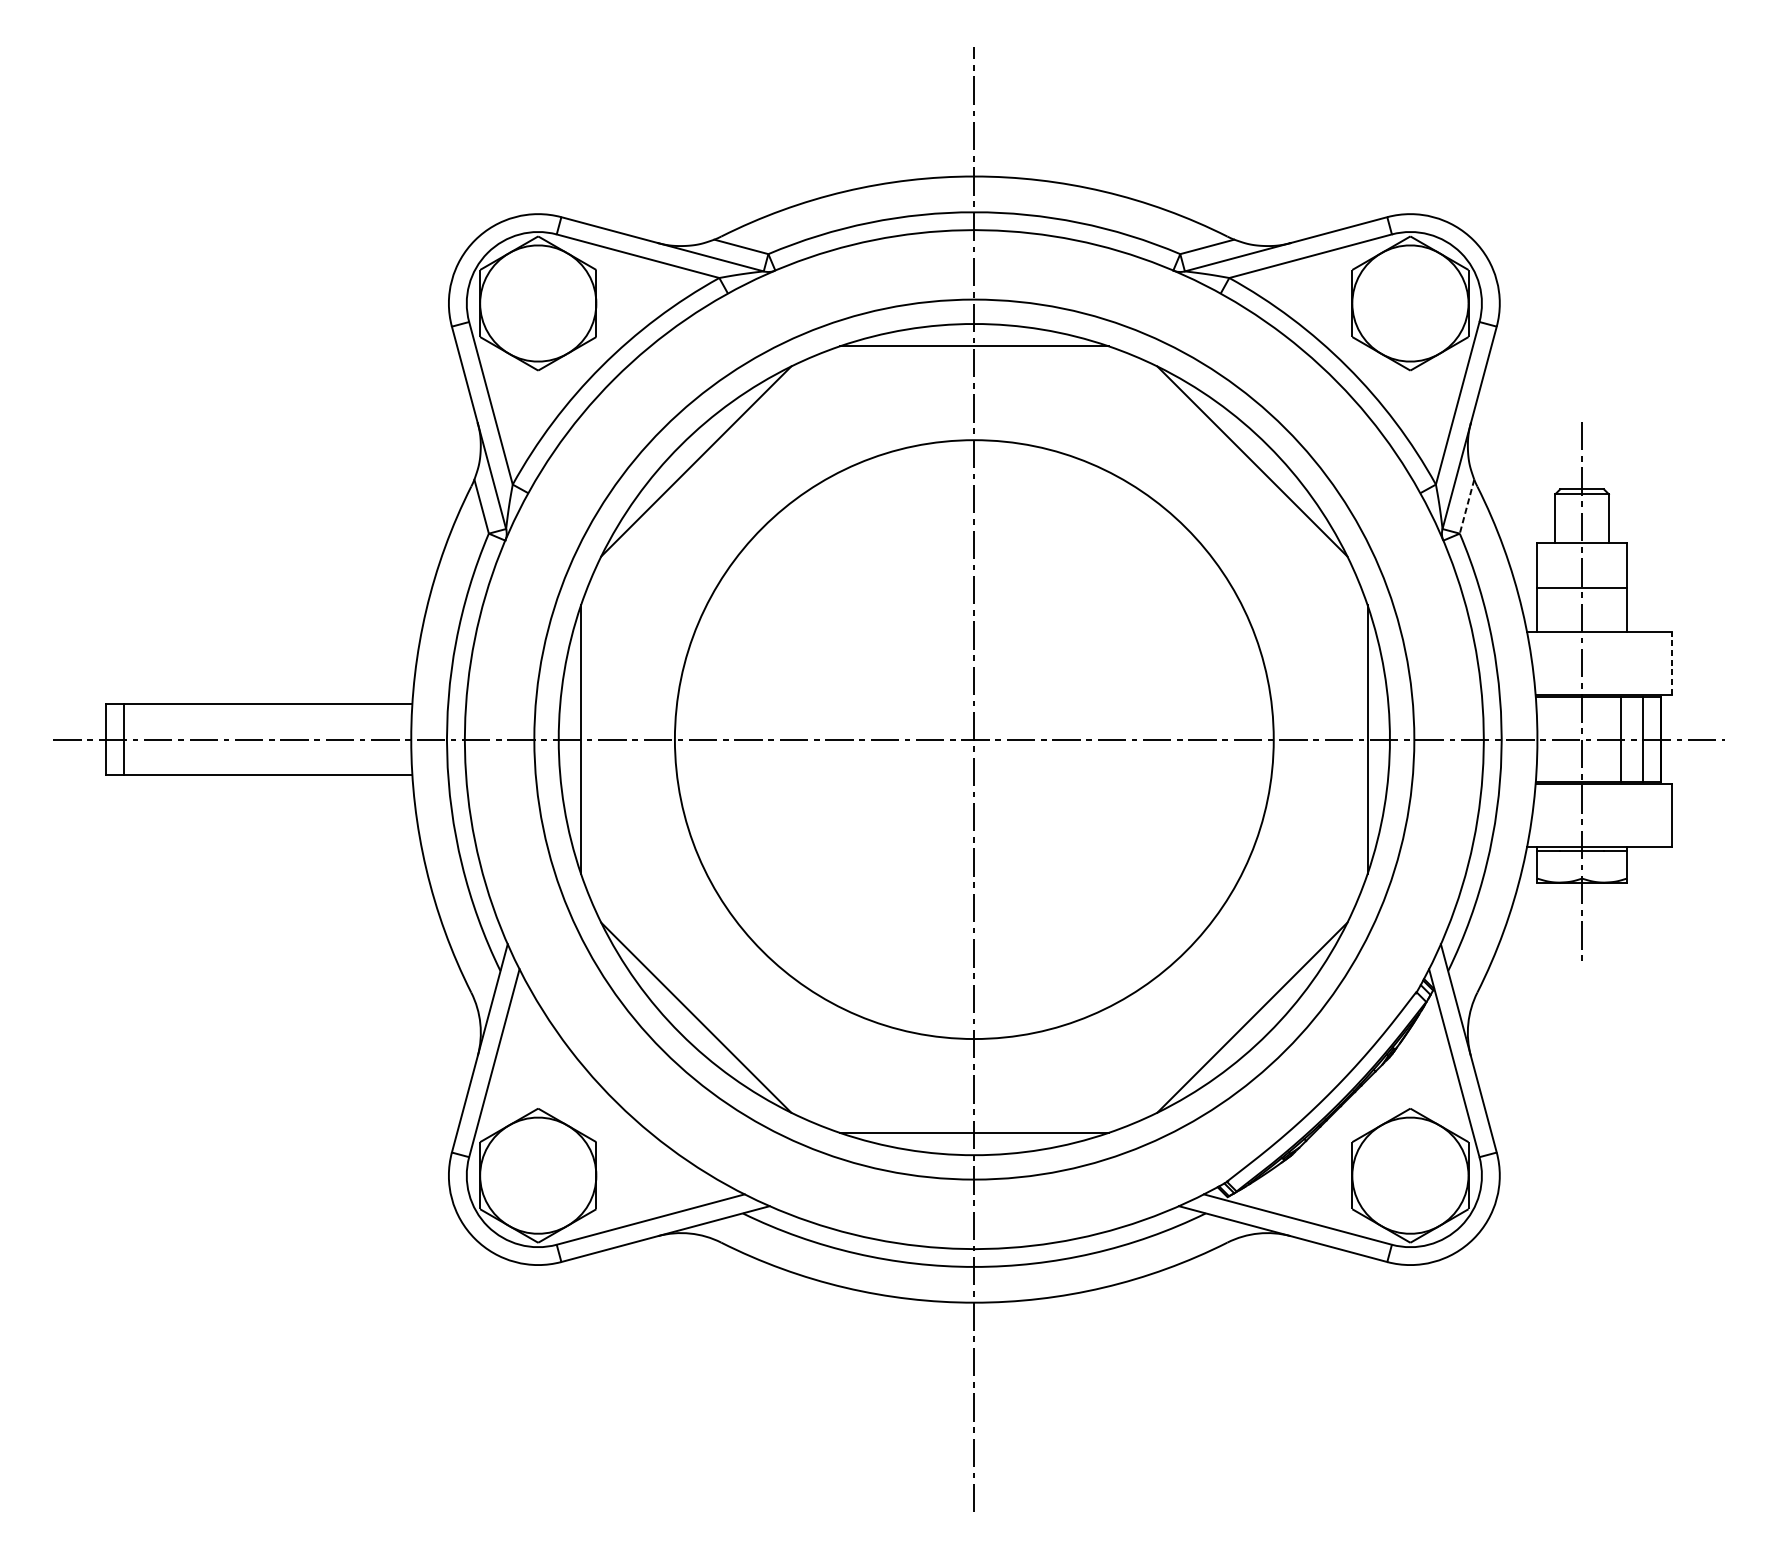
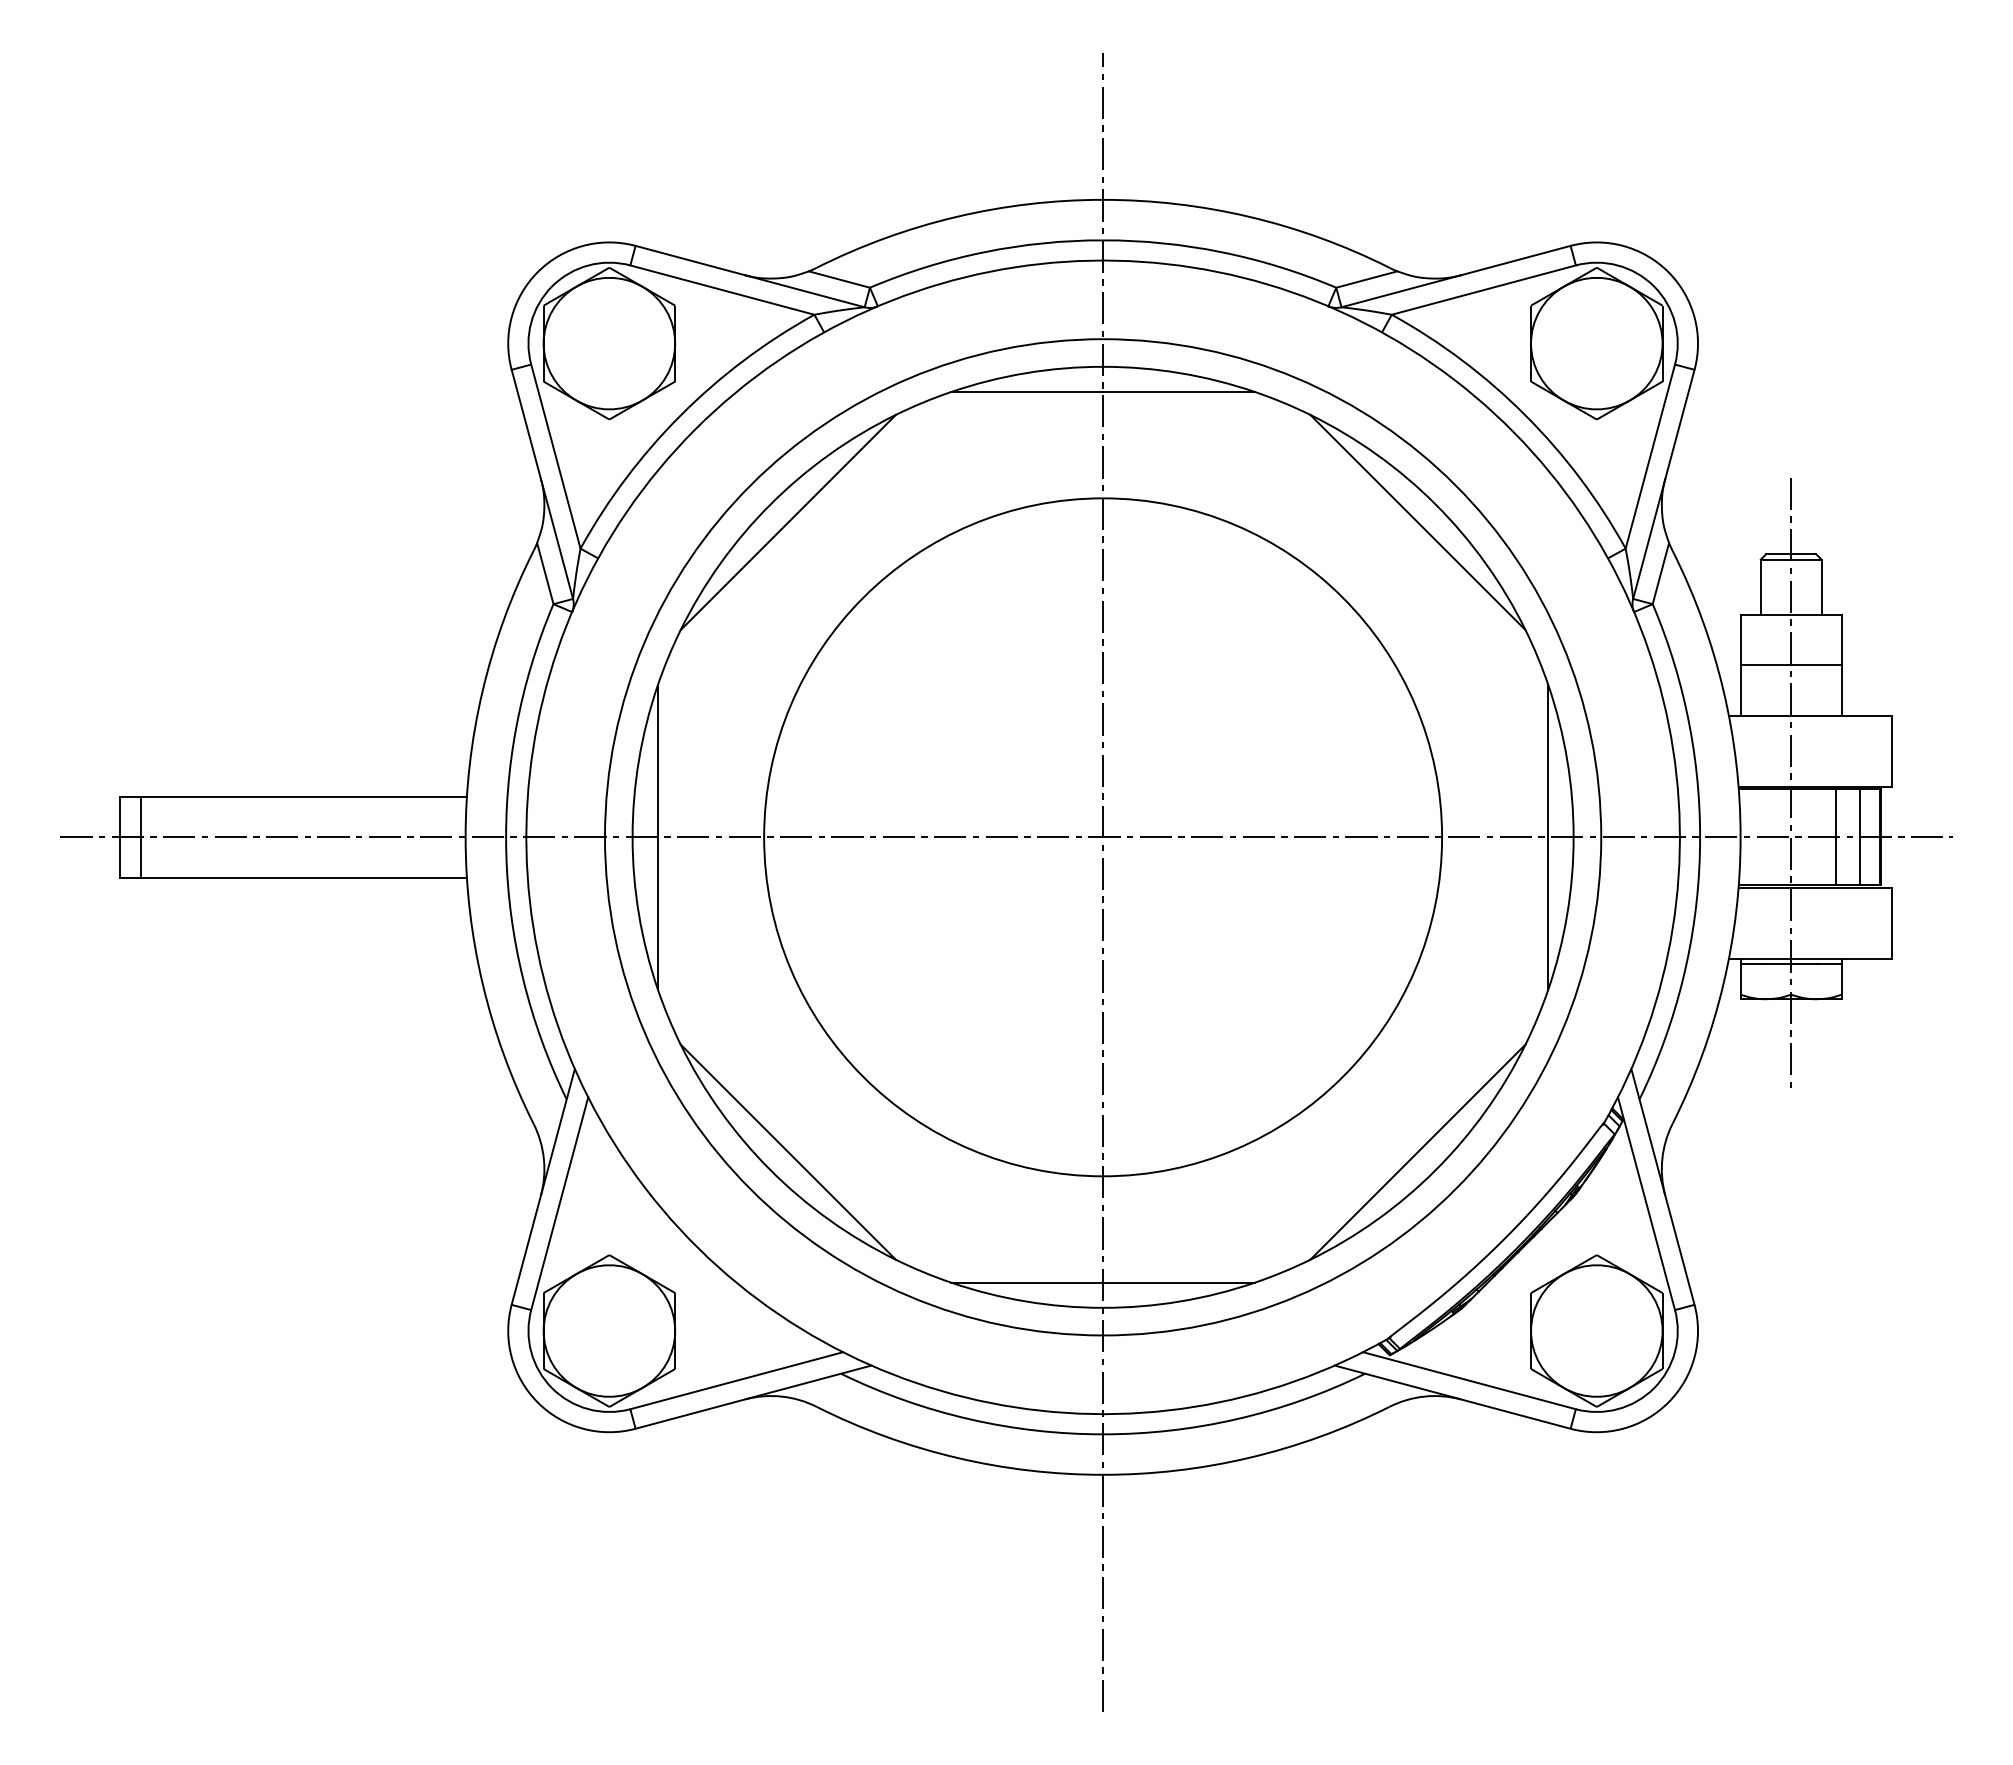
line: (1466, 506) -> (1660, 573), dashed -> solid
line: (1671, 662) -> (1892, 750), dashed -> solid

